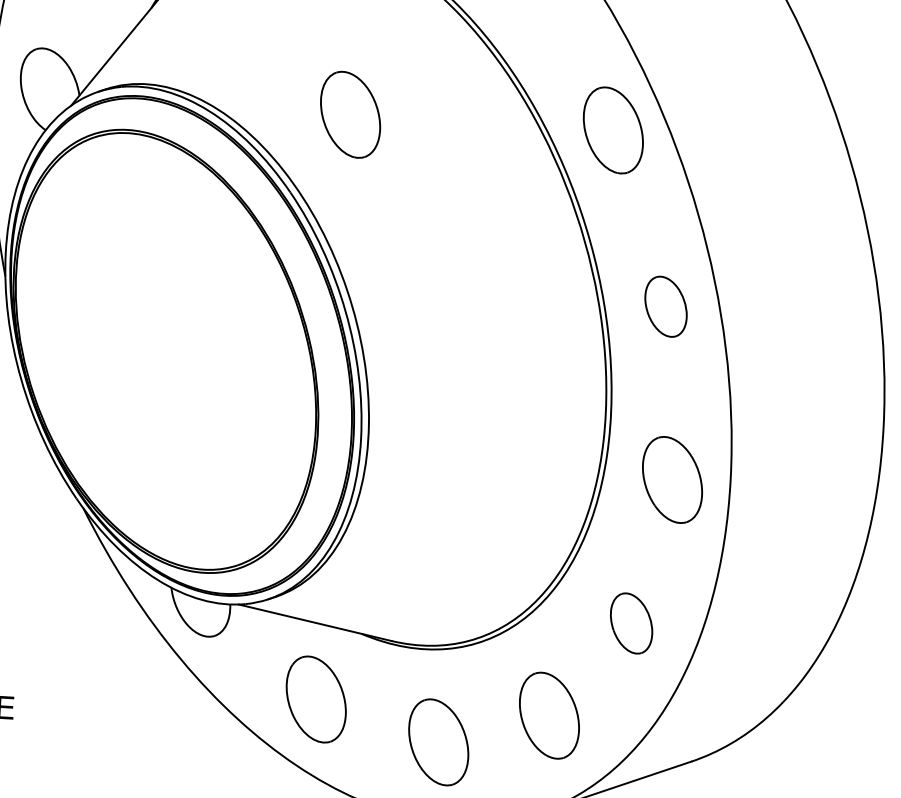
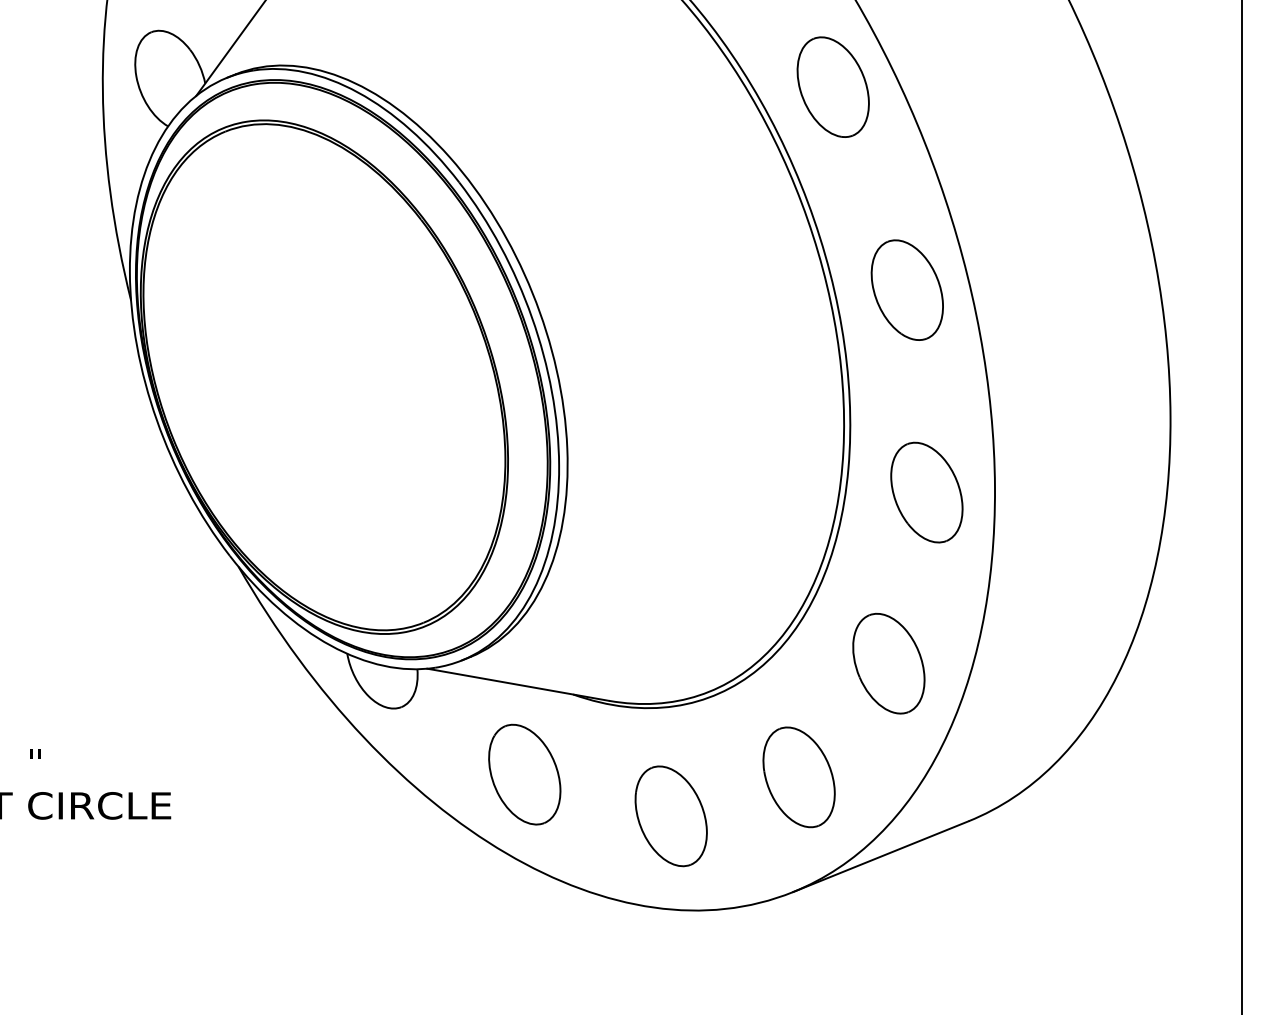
part: (349, 114) -> (523, 86), removed
part: (665, 306) -> (906, 289), size x1.43
part: (631, 623) -> (888, 663), size x1.43

